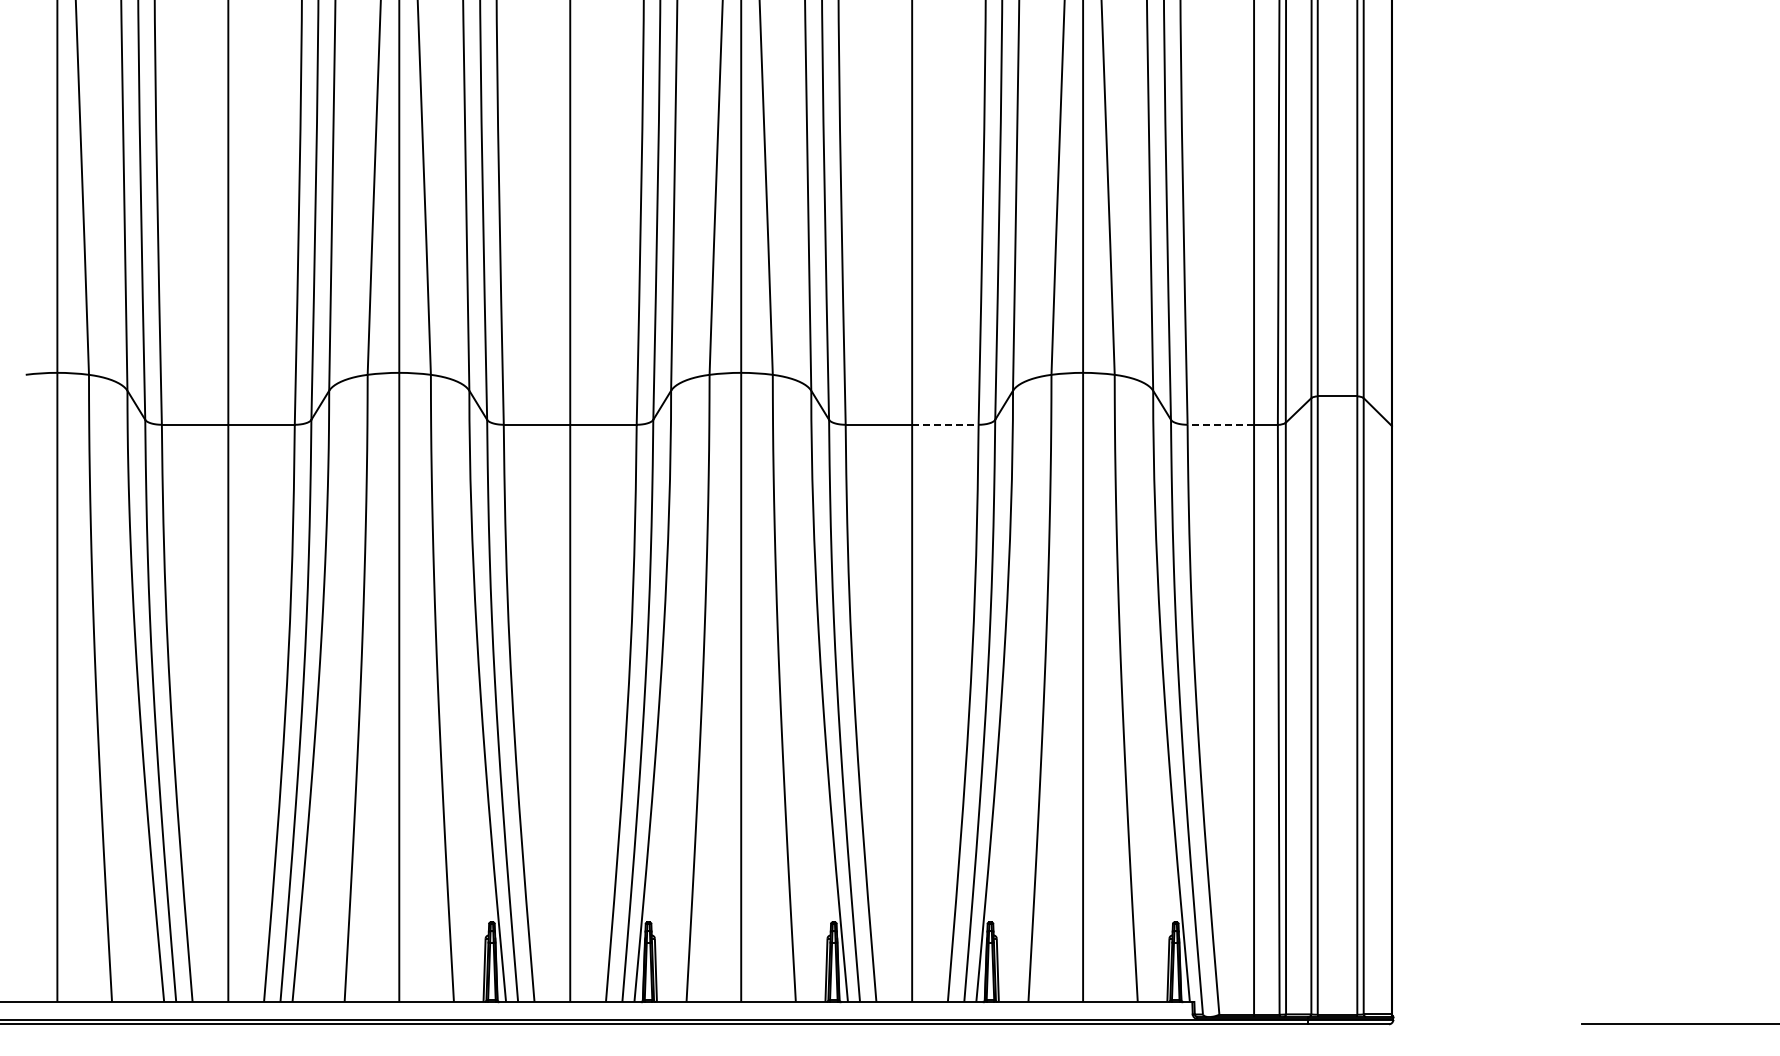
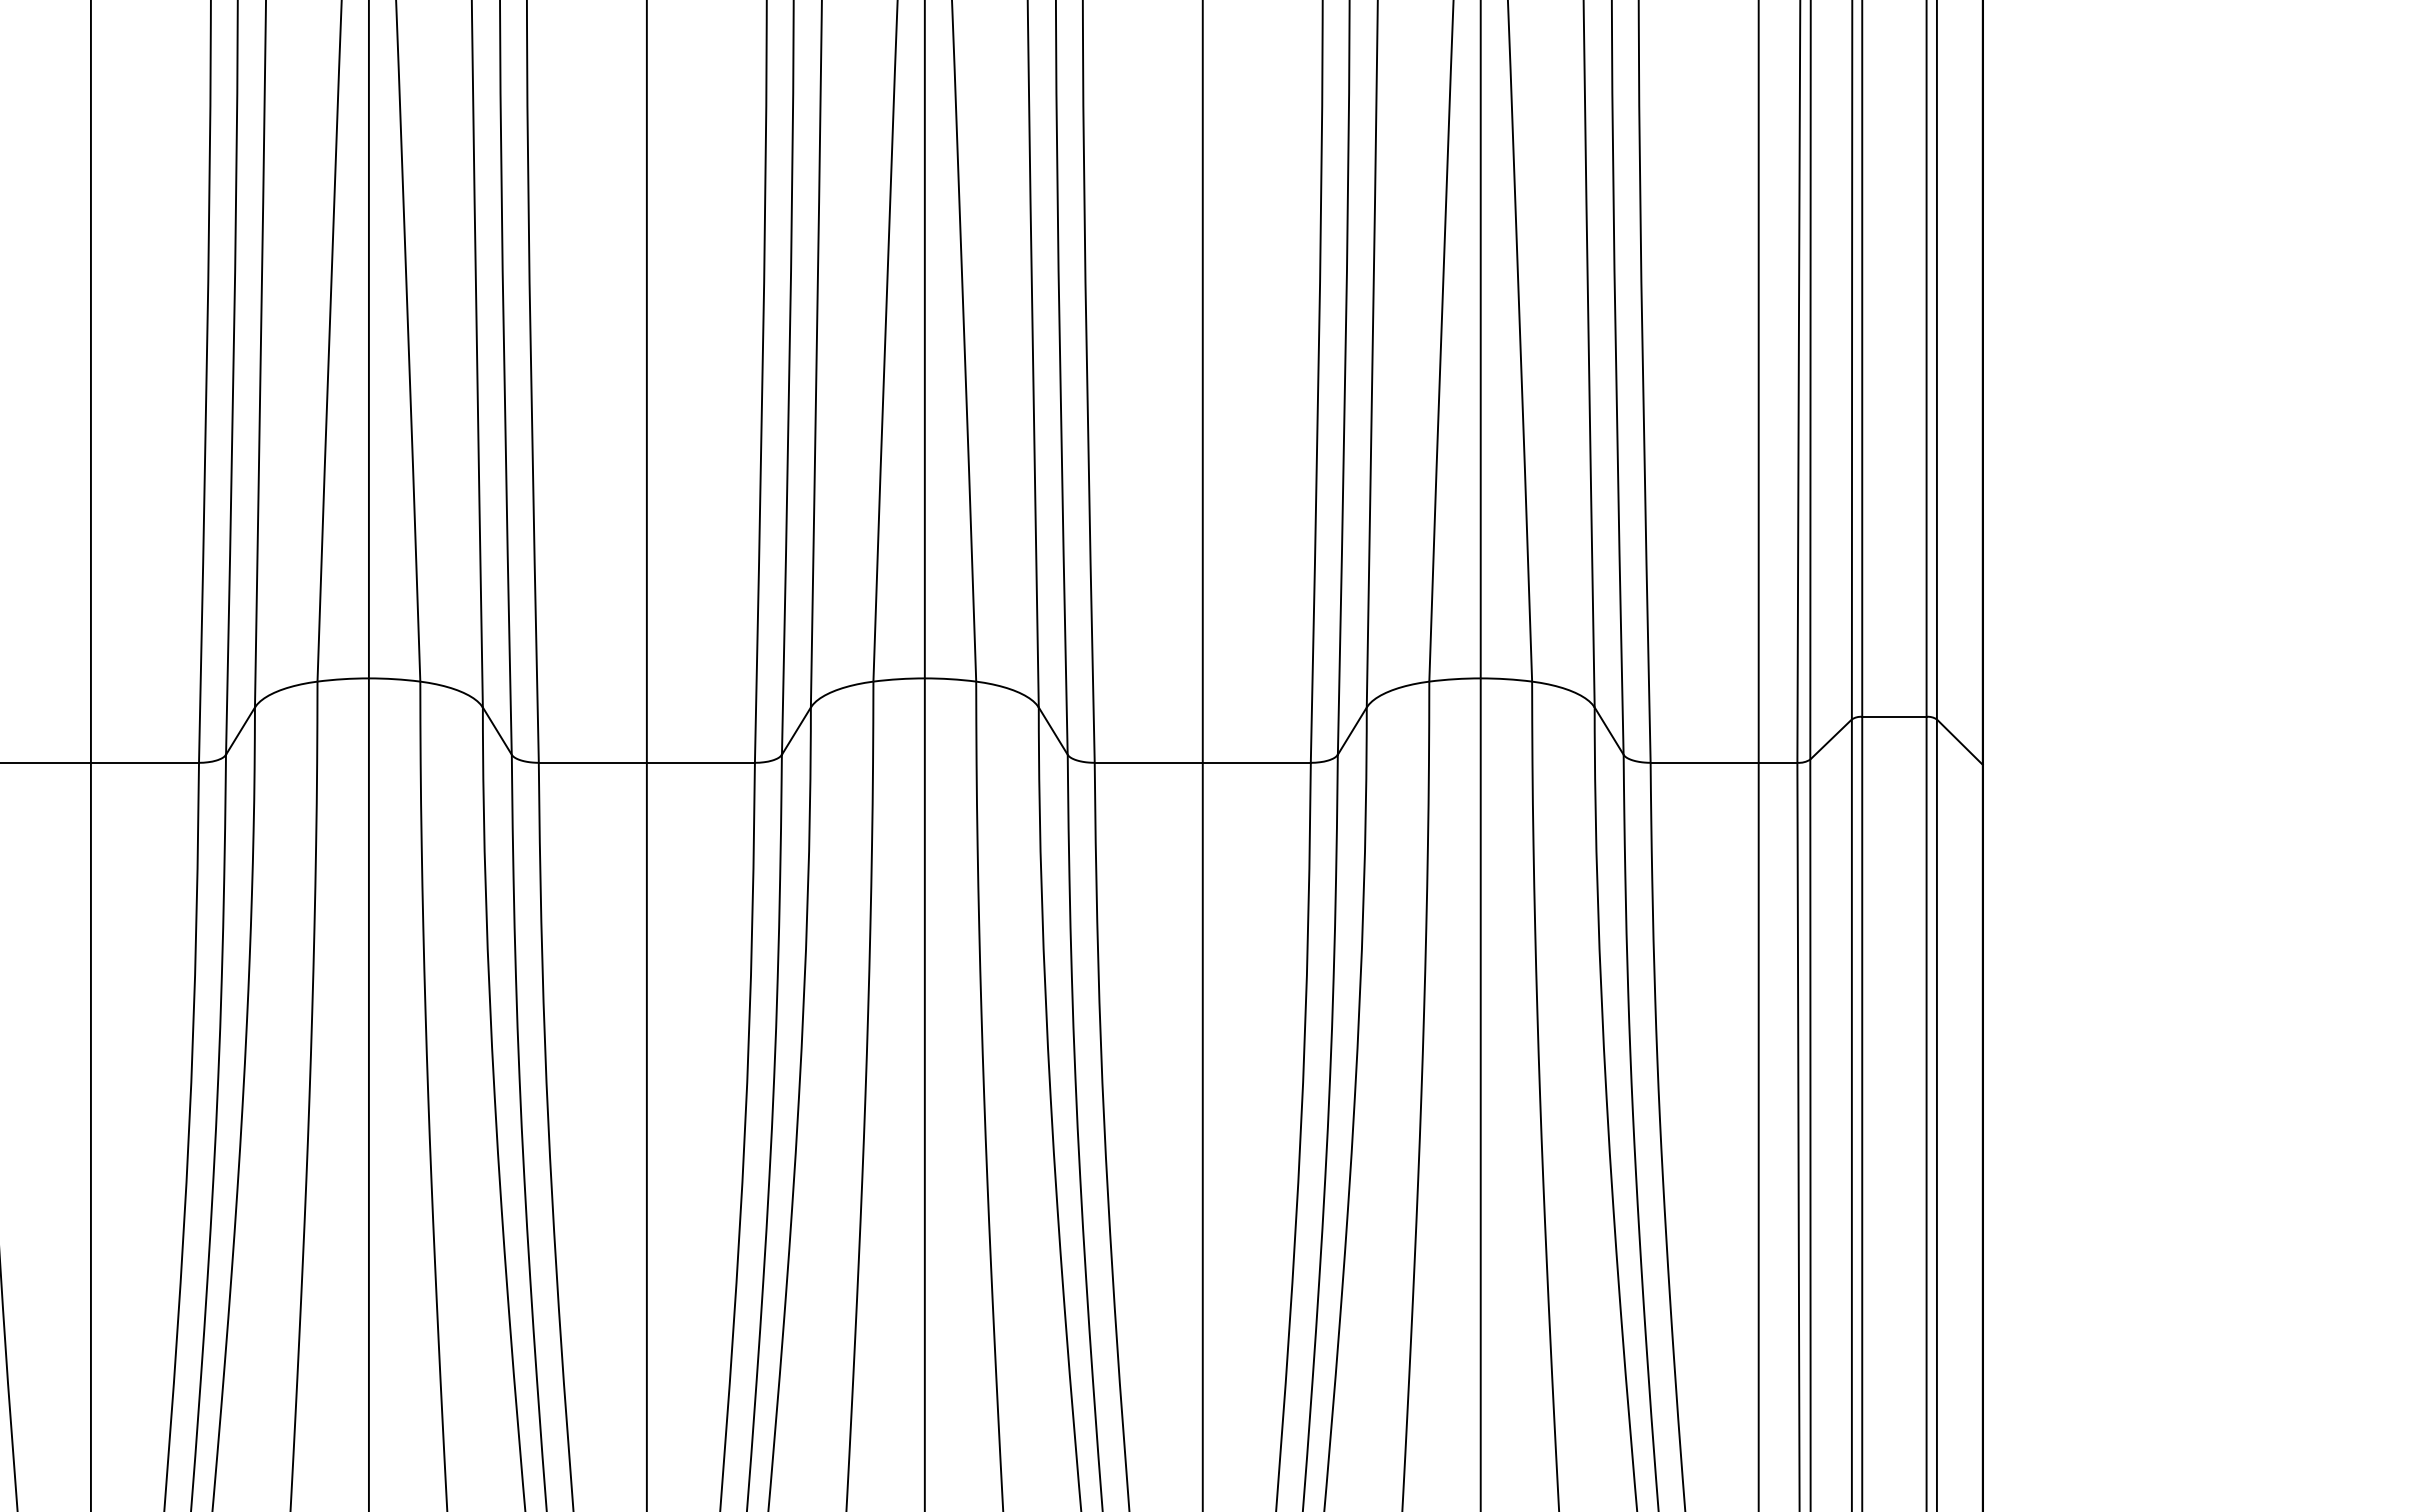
line: (945, 424) -> (1256, 762), dashed -> solid
line: (1220, 424) -> (1704, 762), dashed -> solid

